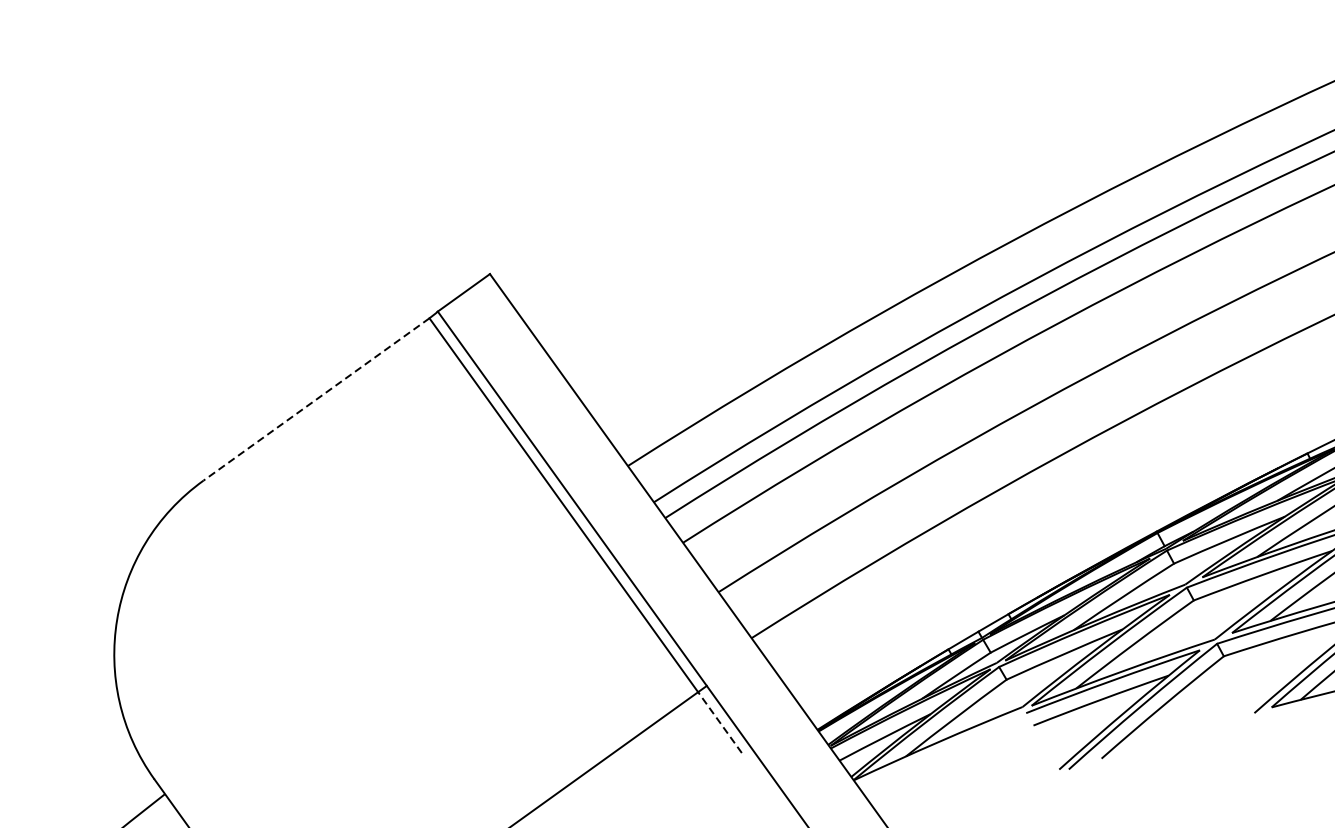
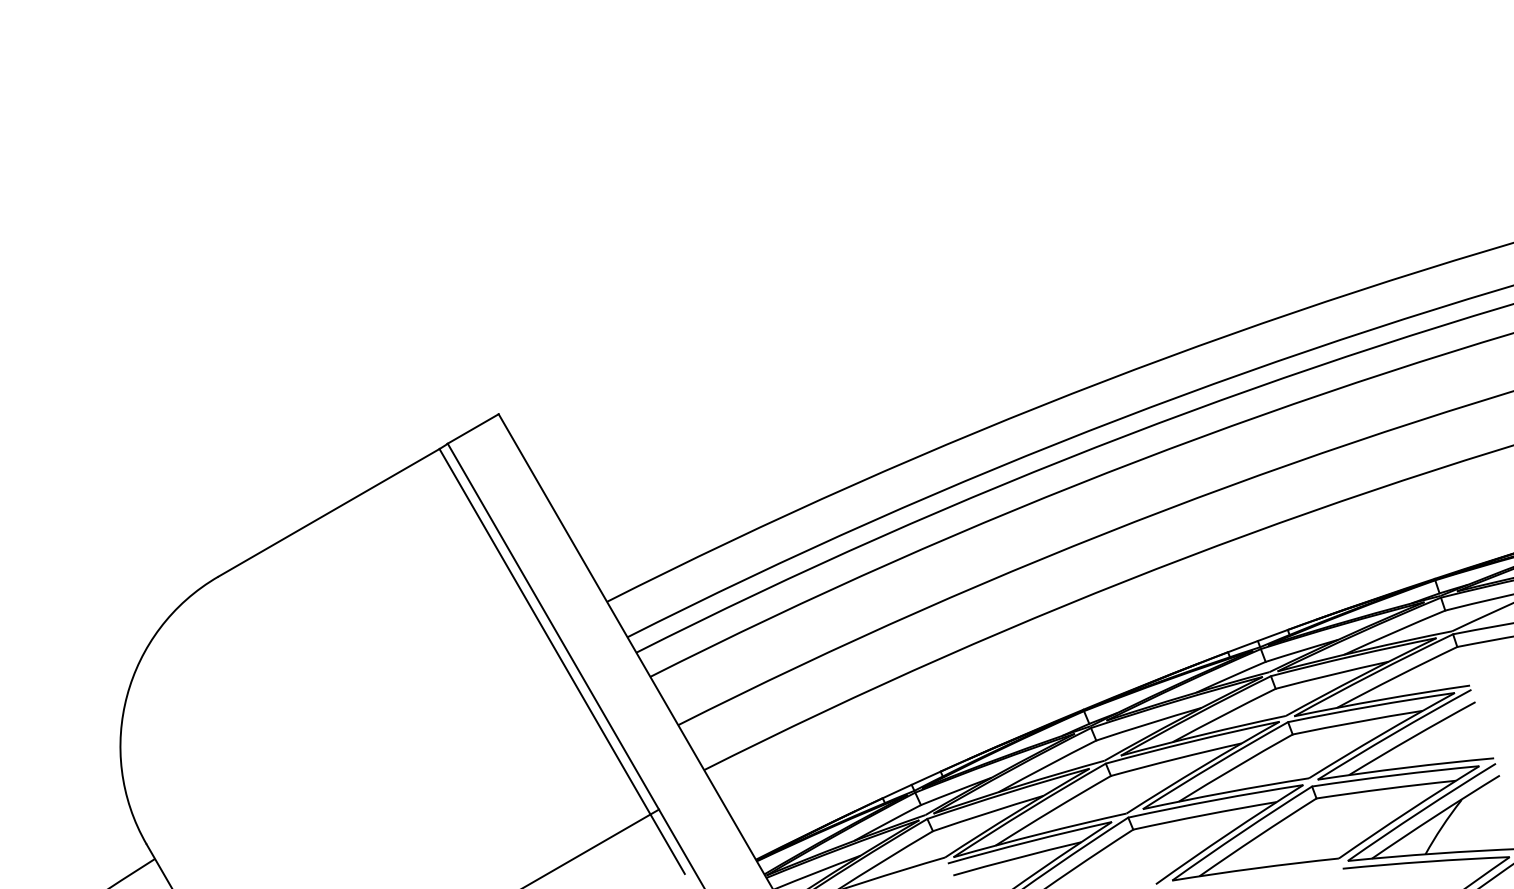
line: (316, 399) -> (329, 512), dashed -> solid
line: (719, 721) -> (667, 843), dashed -> solid

